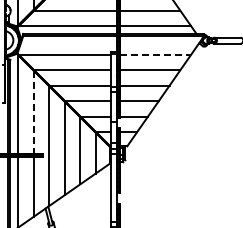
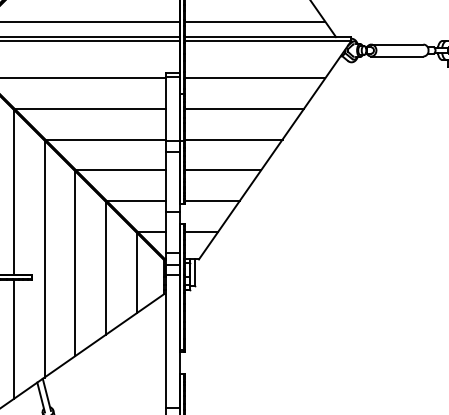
line: (155, 54) -> (254, 77), dashed -> solid
line: (33, 112) -> (13, 192), dashed -> solid

